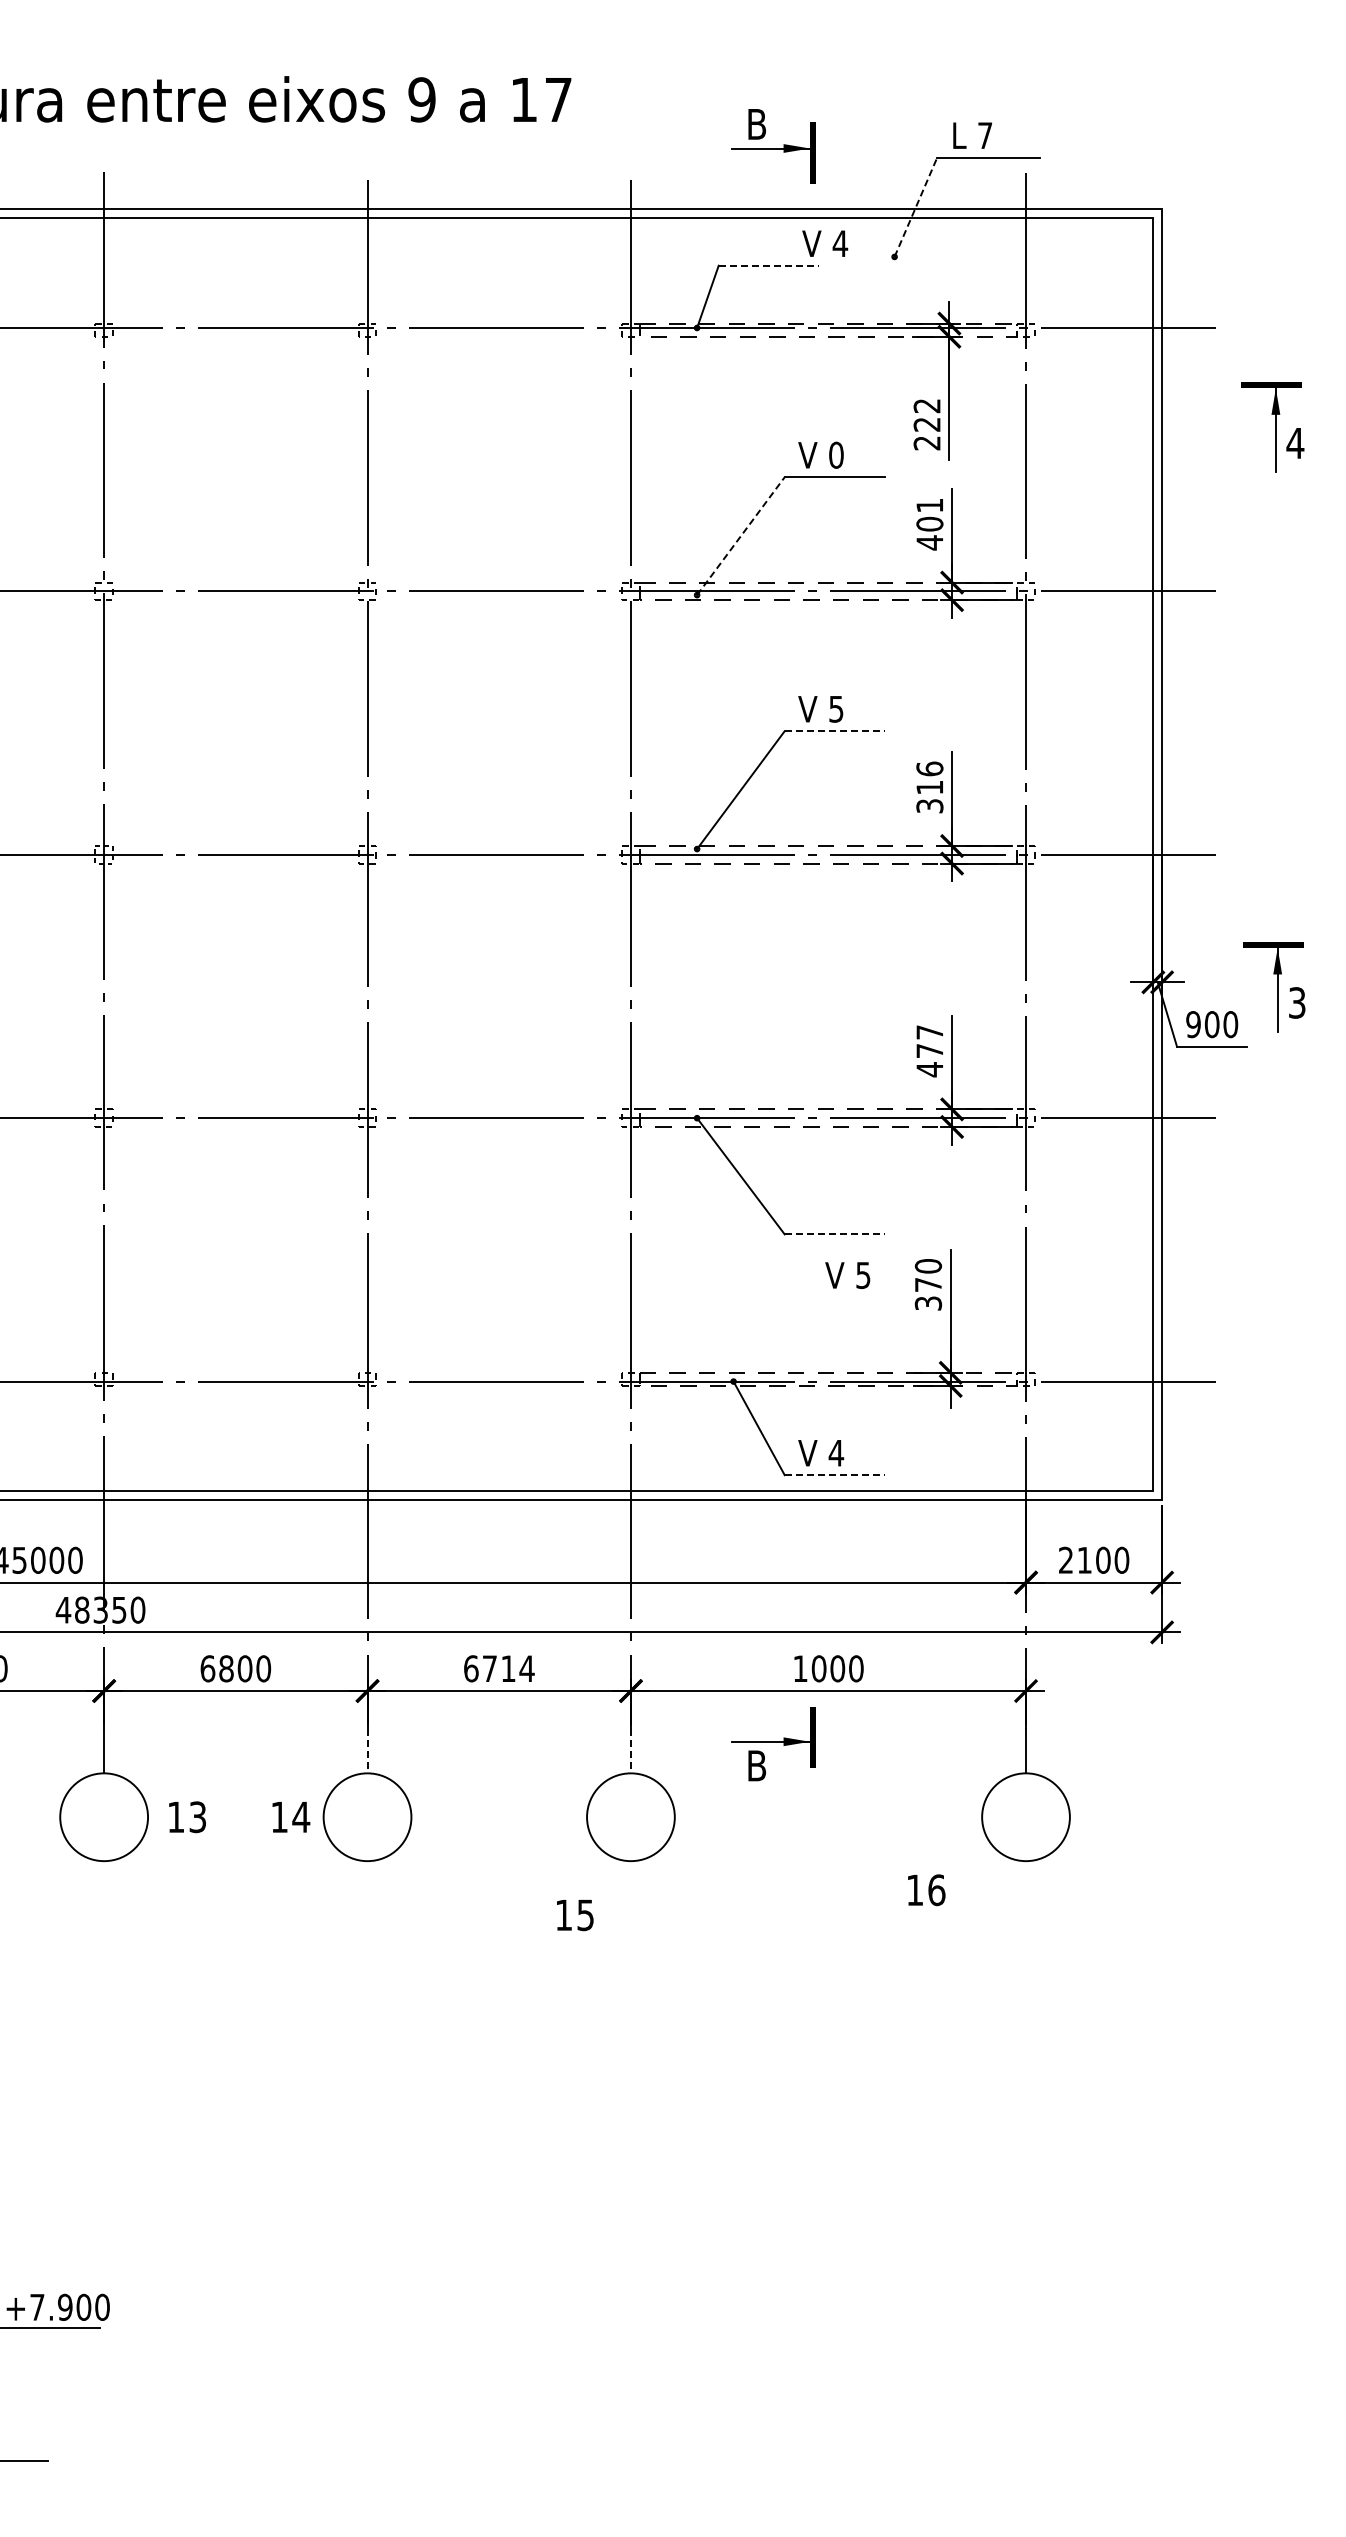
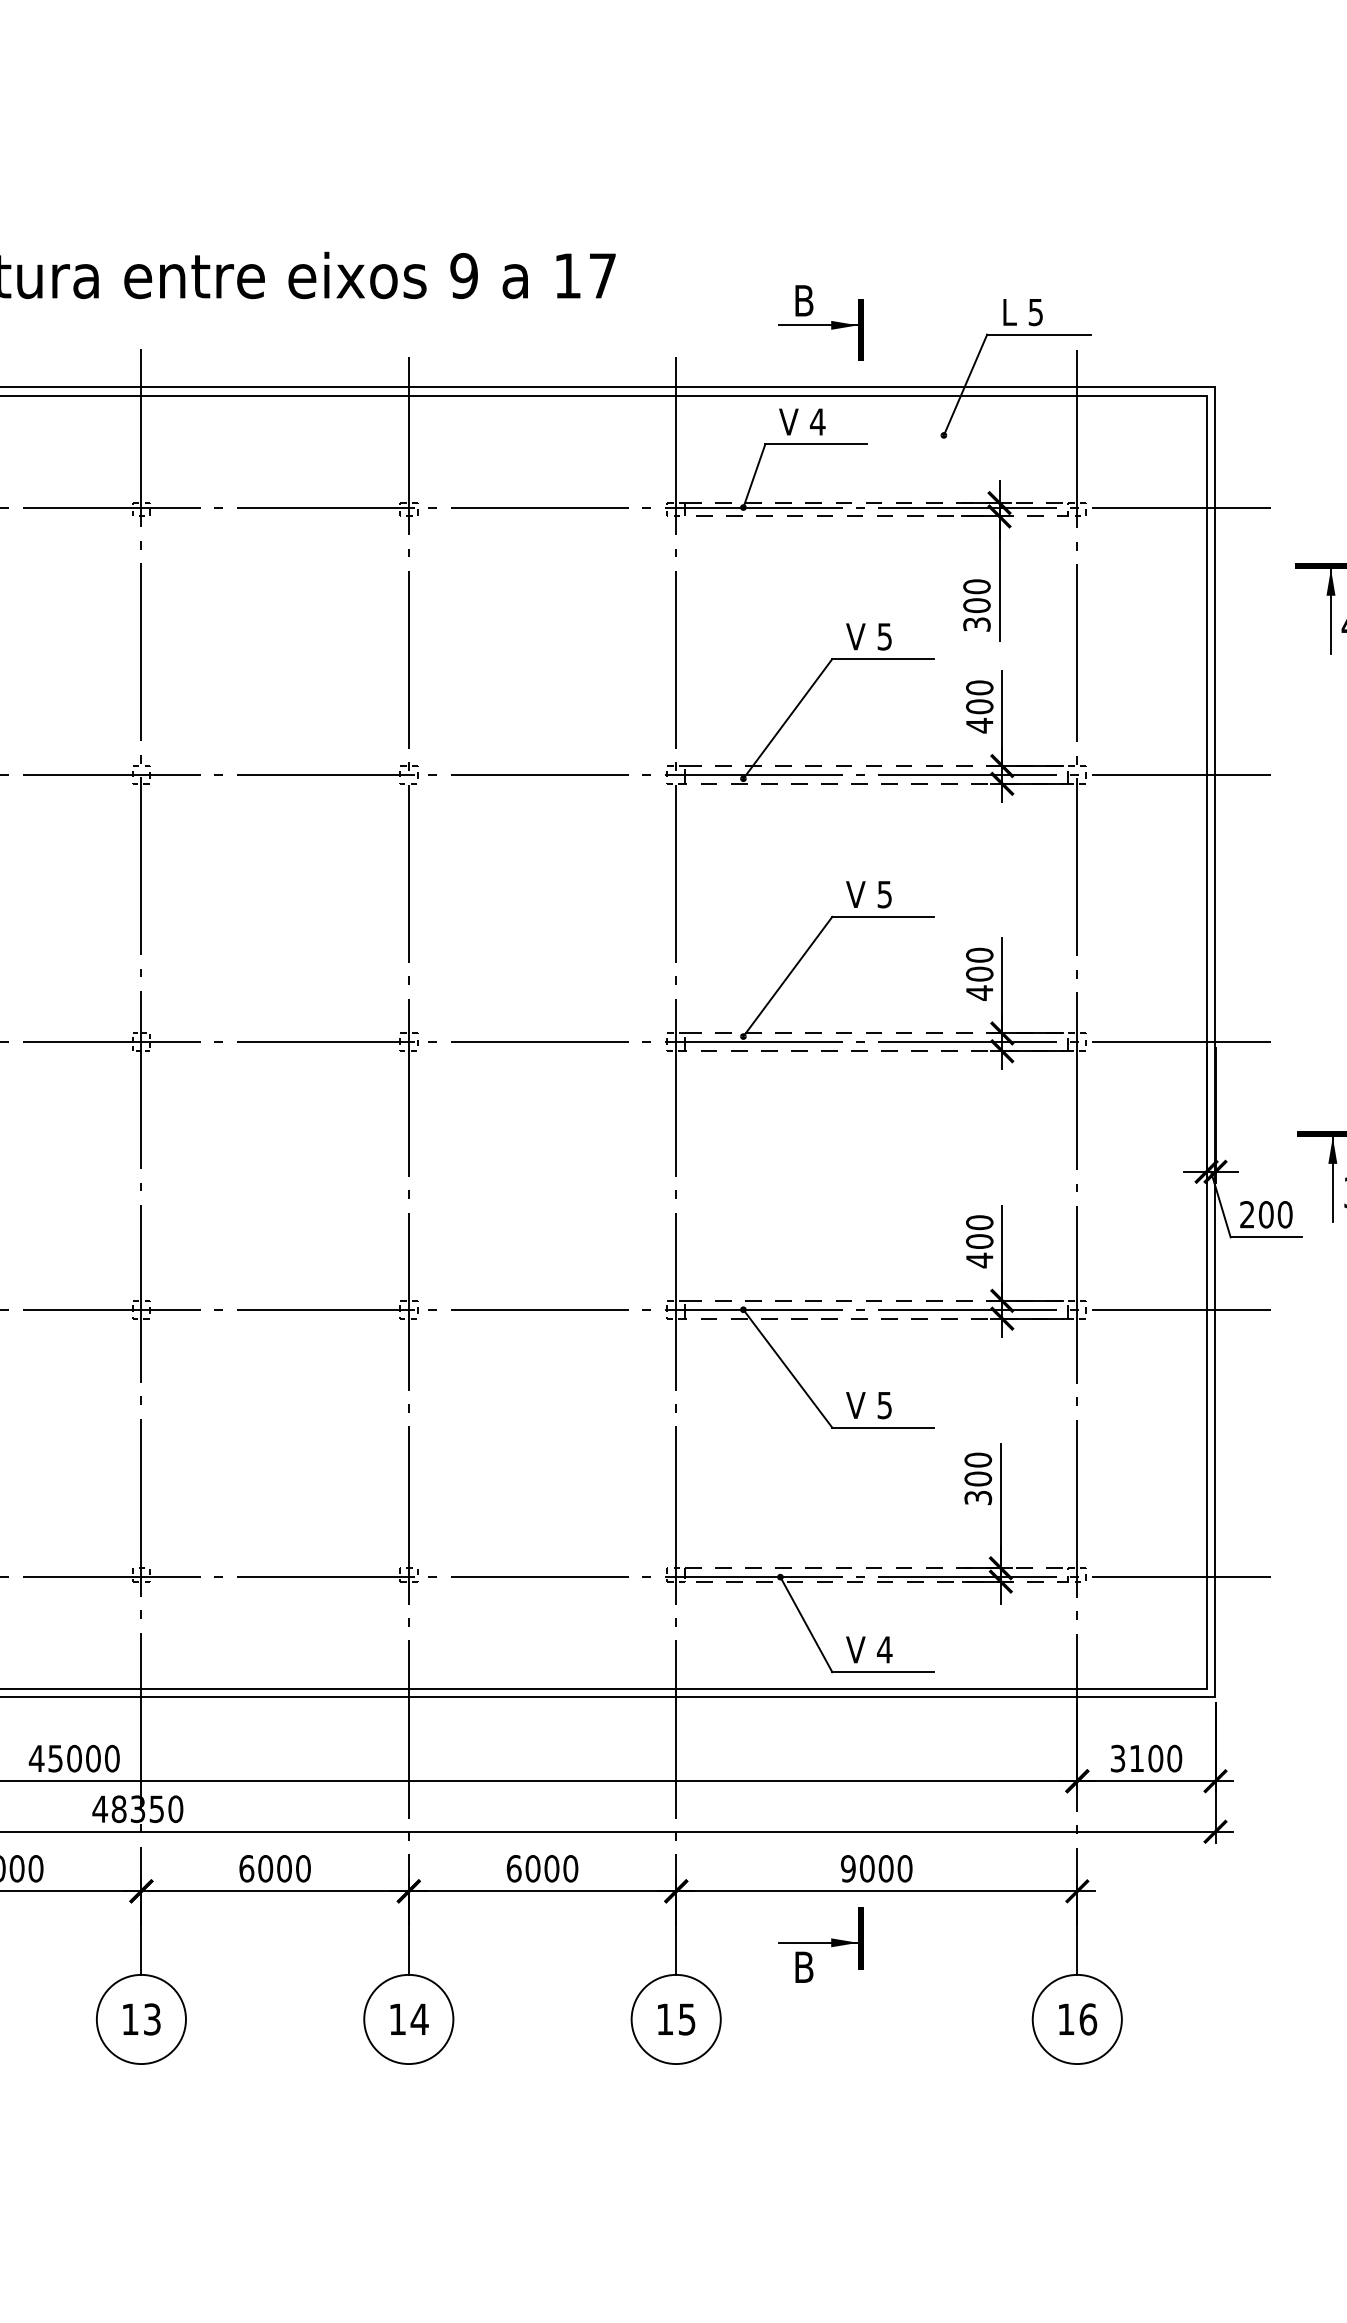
text: (985, 135) -> (1036, 312), 7 -> 5
line: (916, 206) -> (966, 384), dashed -> solid
text: (825, 243) -> (802, 421), moved
line: (769, 265) -> (816, 444), dashed -> solid
text: (926, 424) -> (976, 605), 222 -> 300
text: (836, 454) -> (884, 635), 0 -> 5
text: (929, 505) -> (979, 687), 401 -> 400
line: (741, 535) -> (788, 718), dashed -> solid
line: (835, 731) -> (883, 917), dashed -> solid
text: (929, 787) -> (979, 974), 316 -> 400
text: (1193, 1024) -> (1247, 1214), 900 -> 200
text: (929, 1041) -> (979, 1231), 477 -> 400
line: (835, 1234) -> (883, 1427), dashed -> solid
text: (847, 1275) -> (868, 1405), moved
text: (927, 1284) -> (977, 1478), 370 -> 300
line: (835, 1475) -> (883, 1672), dashed -> solid
text: (1066, 1560) -> (1118, 1758), 2100 -> 3100
text: (226, 1668) -> (265, 1868), 6800 -> 6000
text: (508, 1668) -> (551, 1868), 6714 -> 6000
text: (800, 1668) -> (848, 1868), 1000 -> 9000
line: (367, 1751) -> (408, 1952), dashed -> solid
line: (630, 1751) -> (675, 1952), dashed -> solid
text: (187, 1817) -> (141, 2019), moved
text: (291, 1817) -> (409, 2019), moved
text: (926, 1890) -> (1077, 2019), moved
text: (575, 1915) -> (676, 2019), moved

